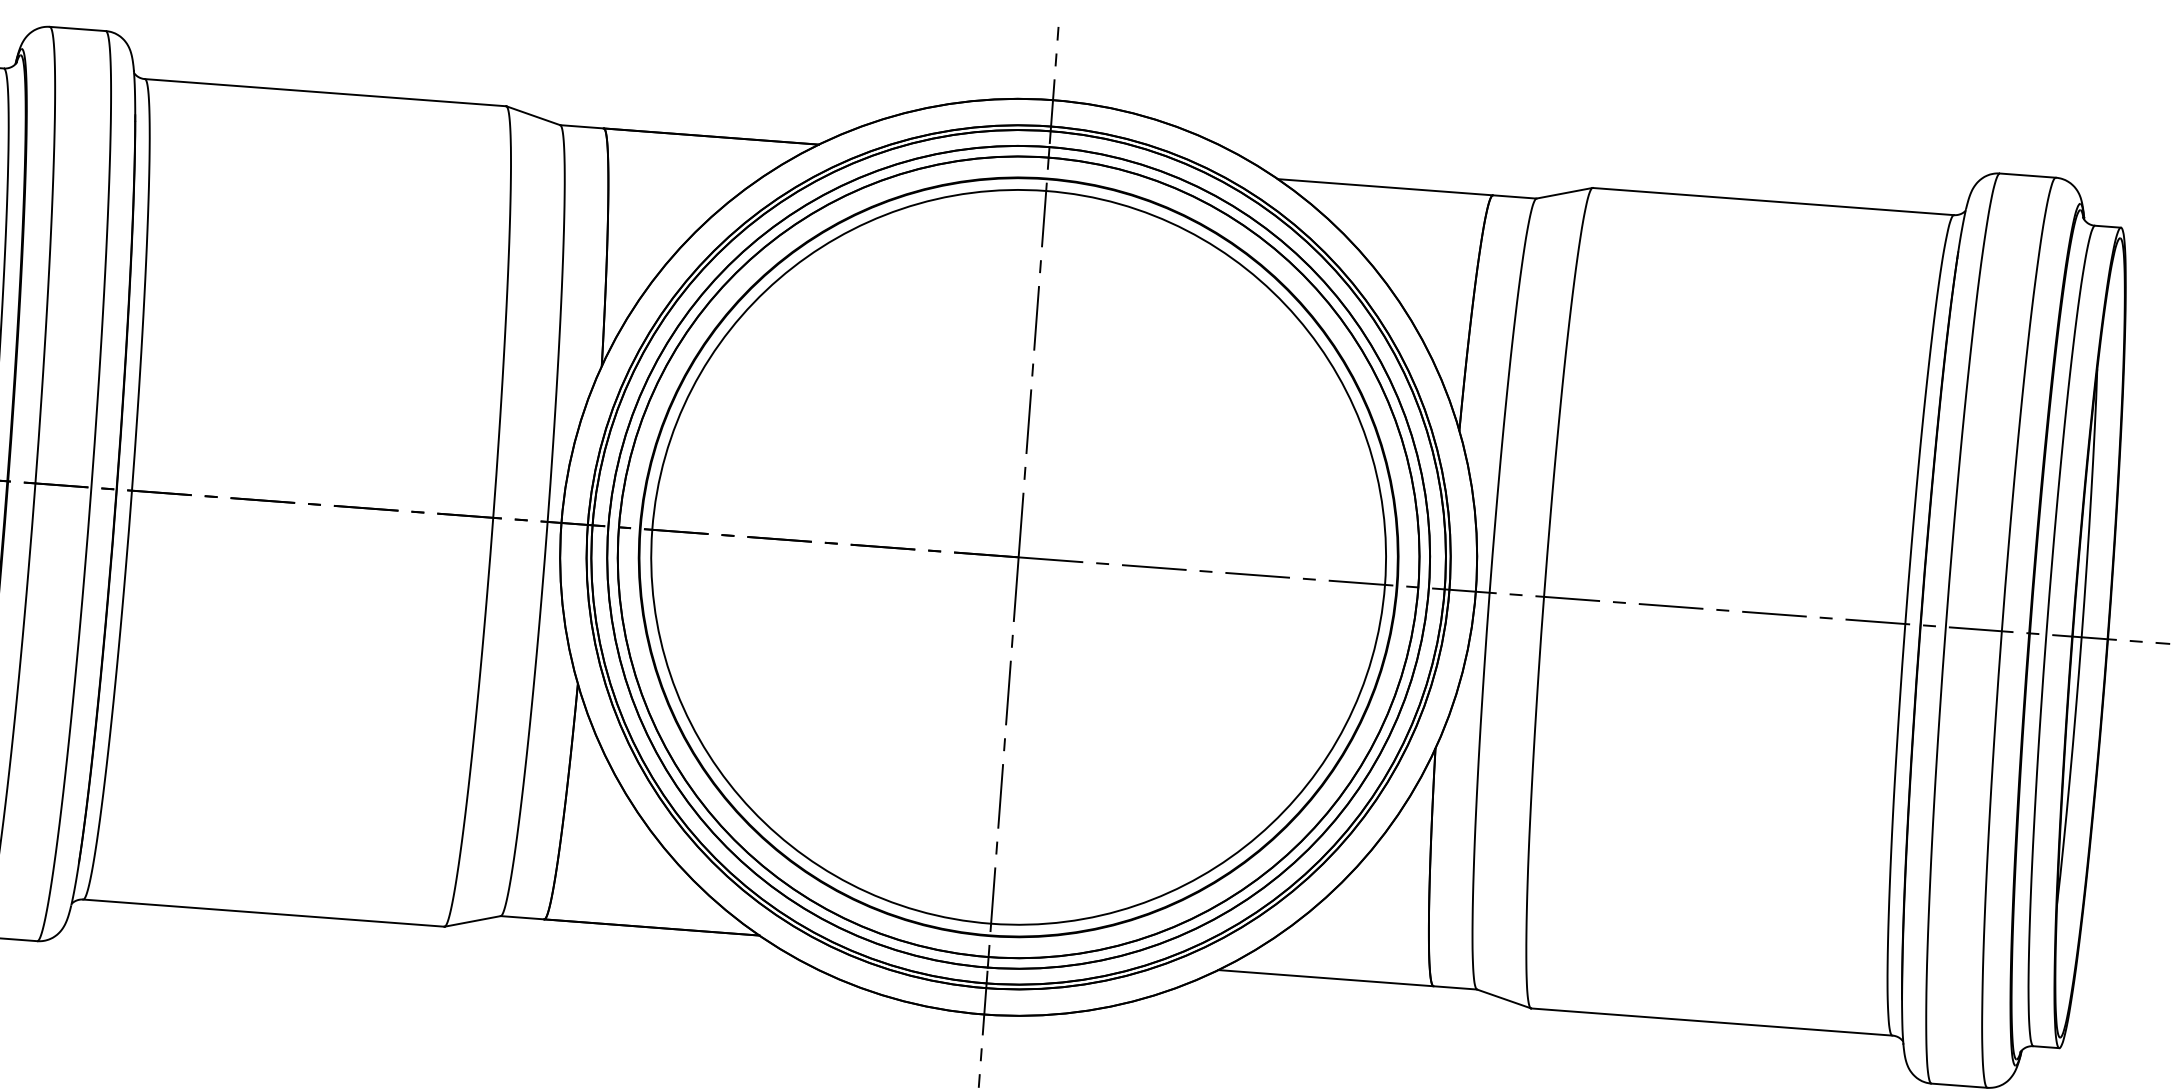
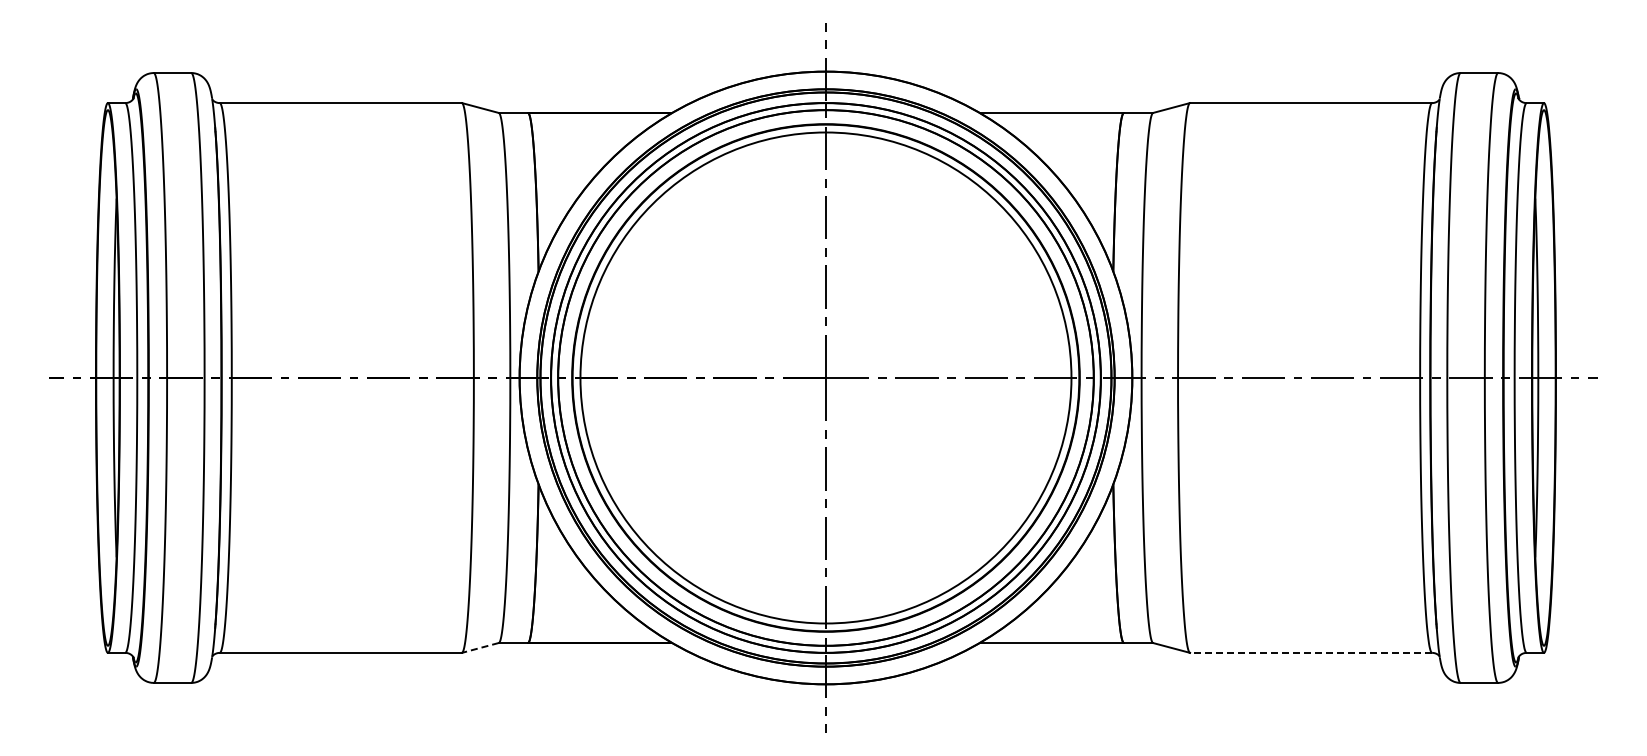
line: (472, 922) -> (480, 648), solid -> dashed
line: (1710, 1021) -> (1310, 652), solid -> dashed

